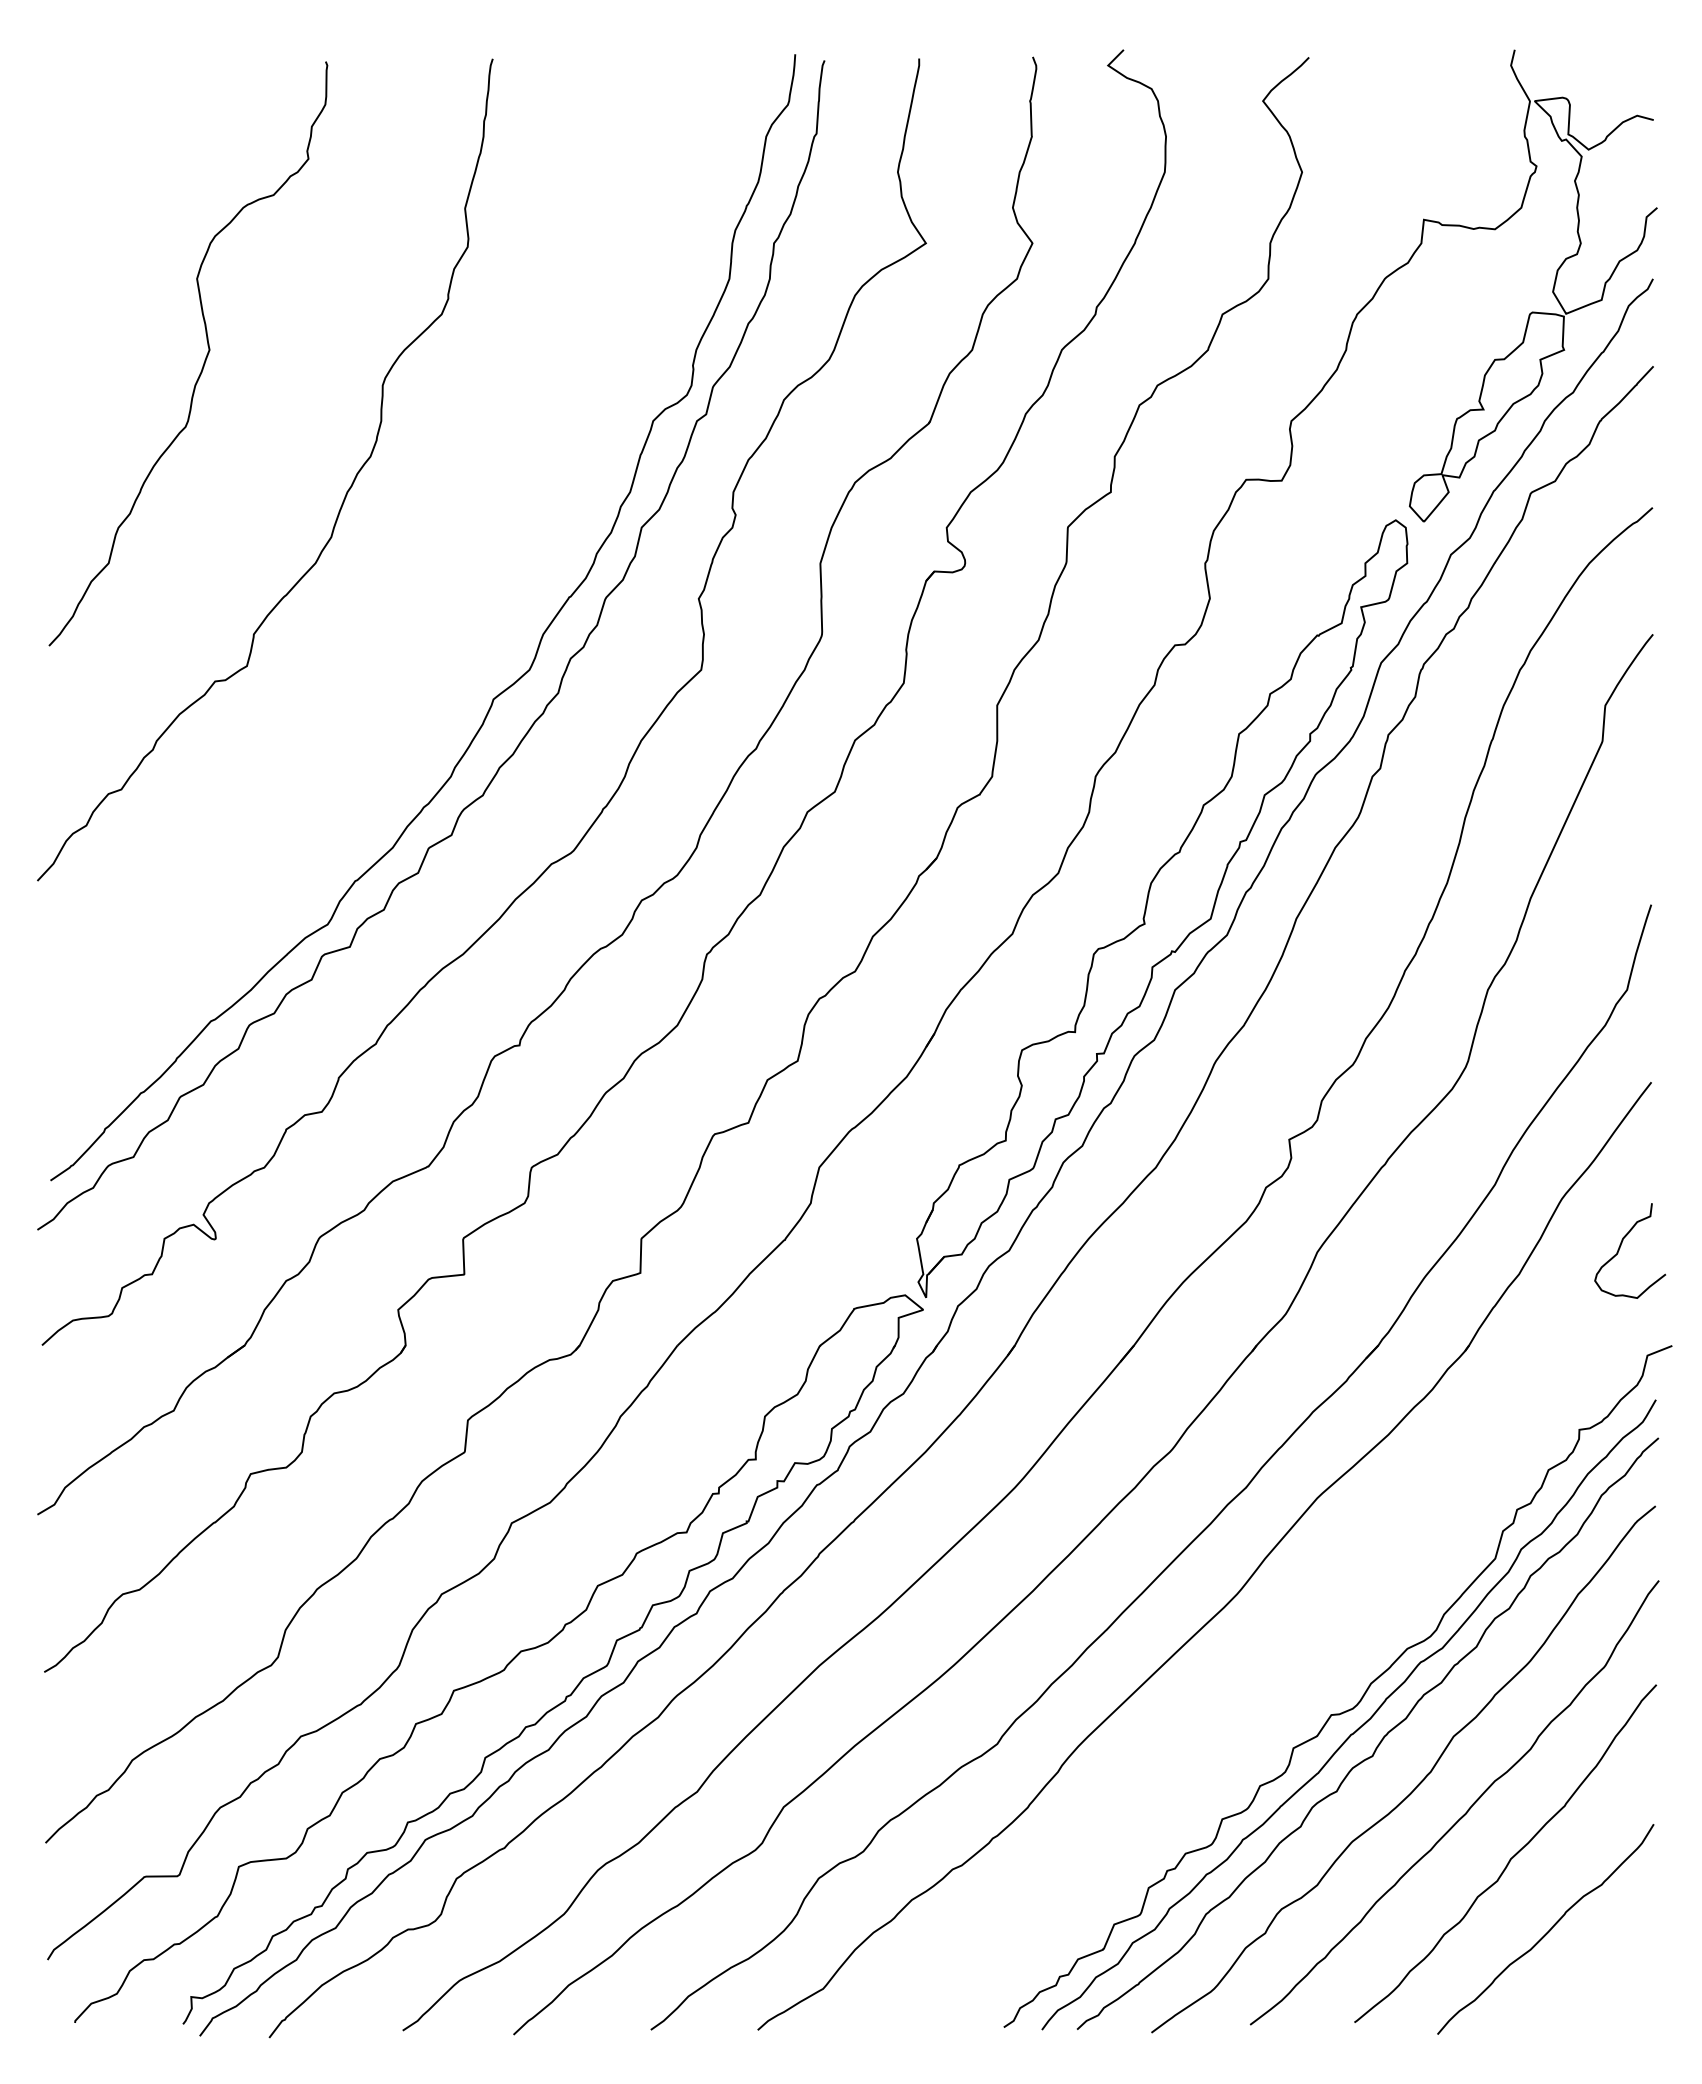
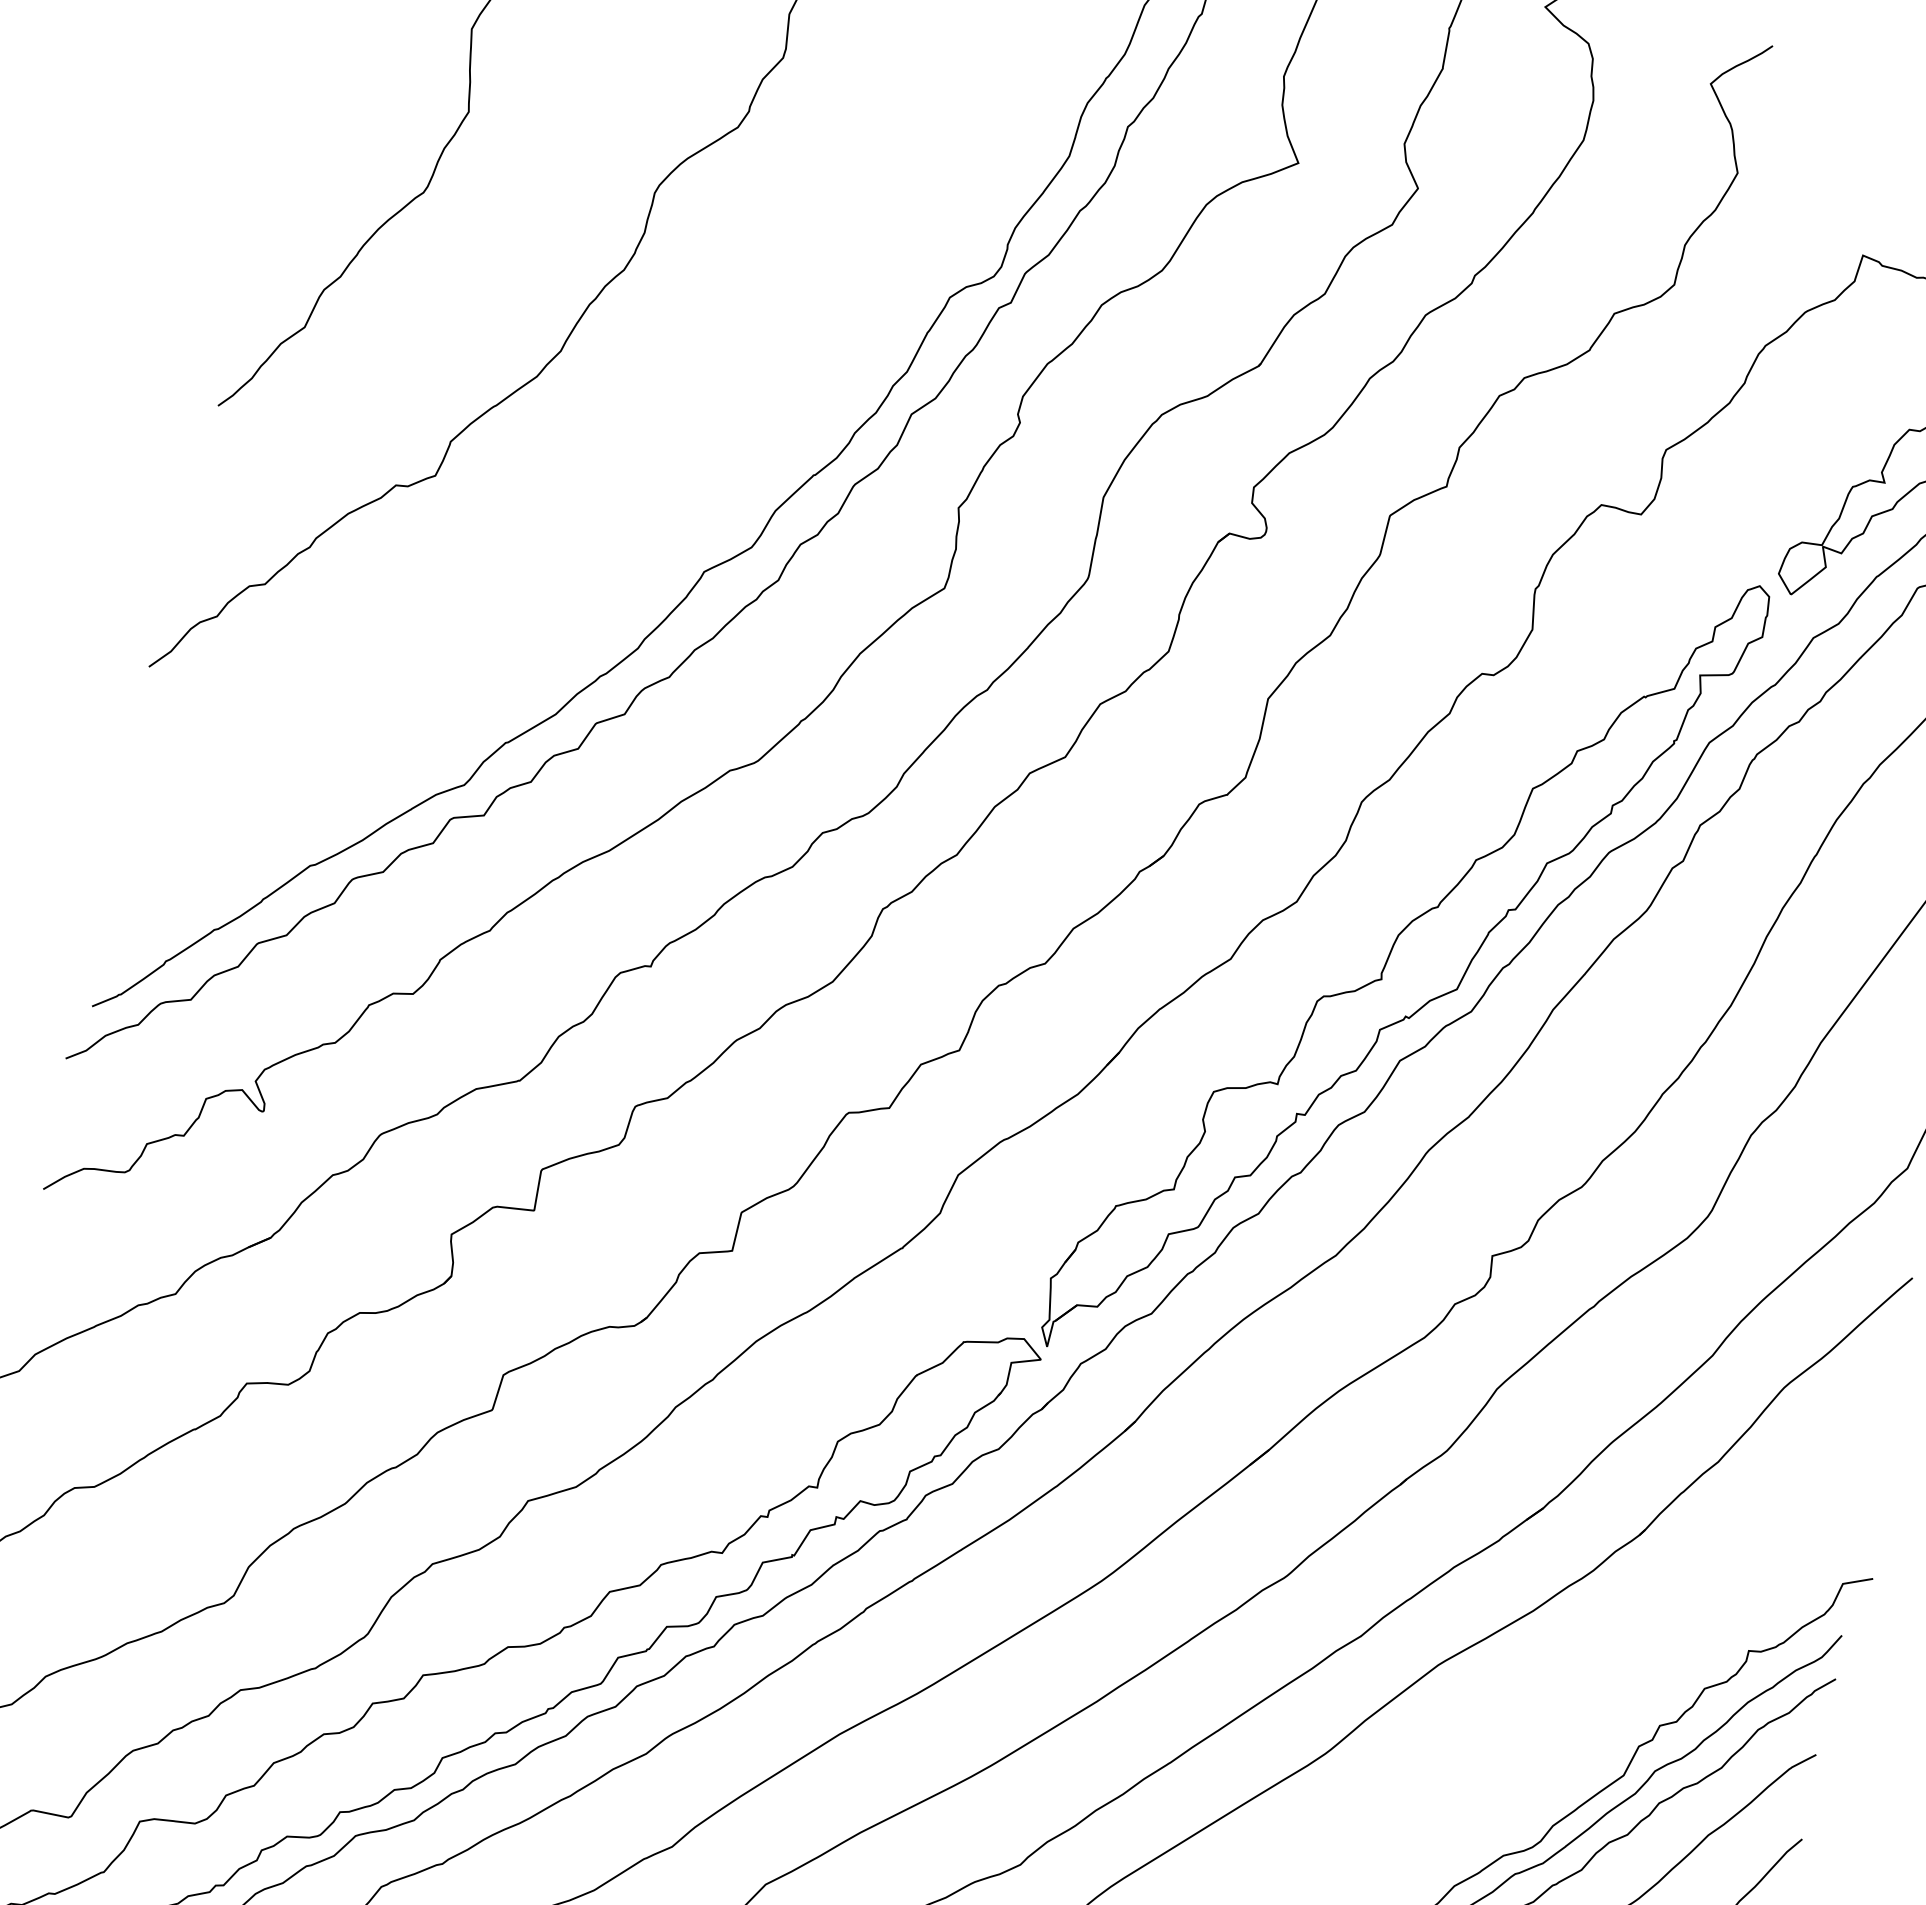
curve: (1620, 1248) -> (1838, 1457), removed

